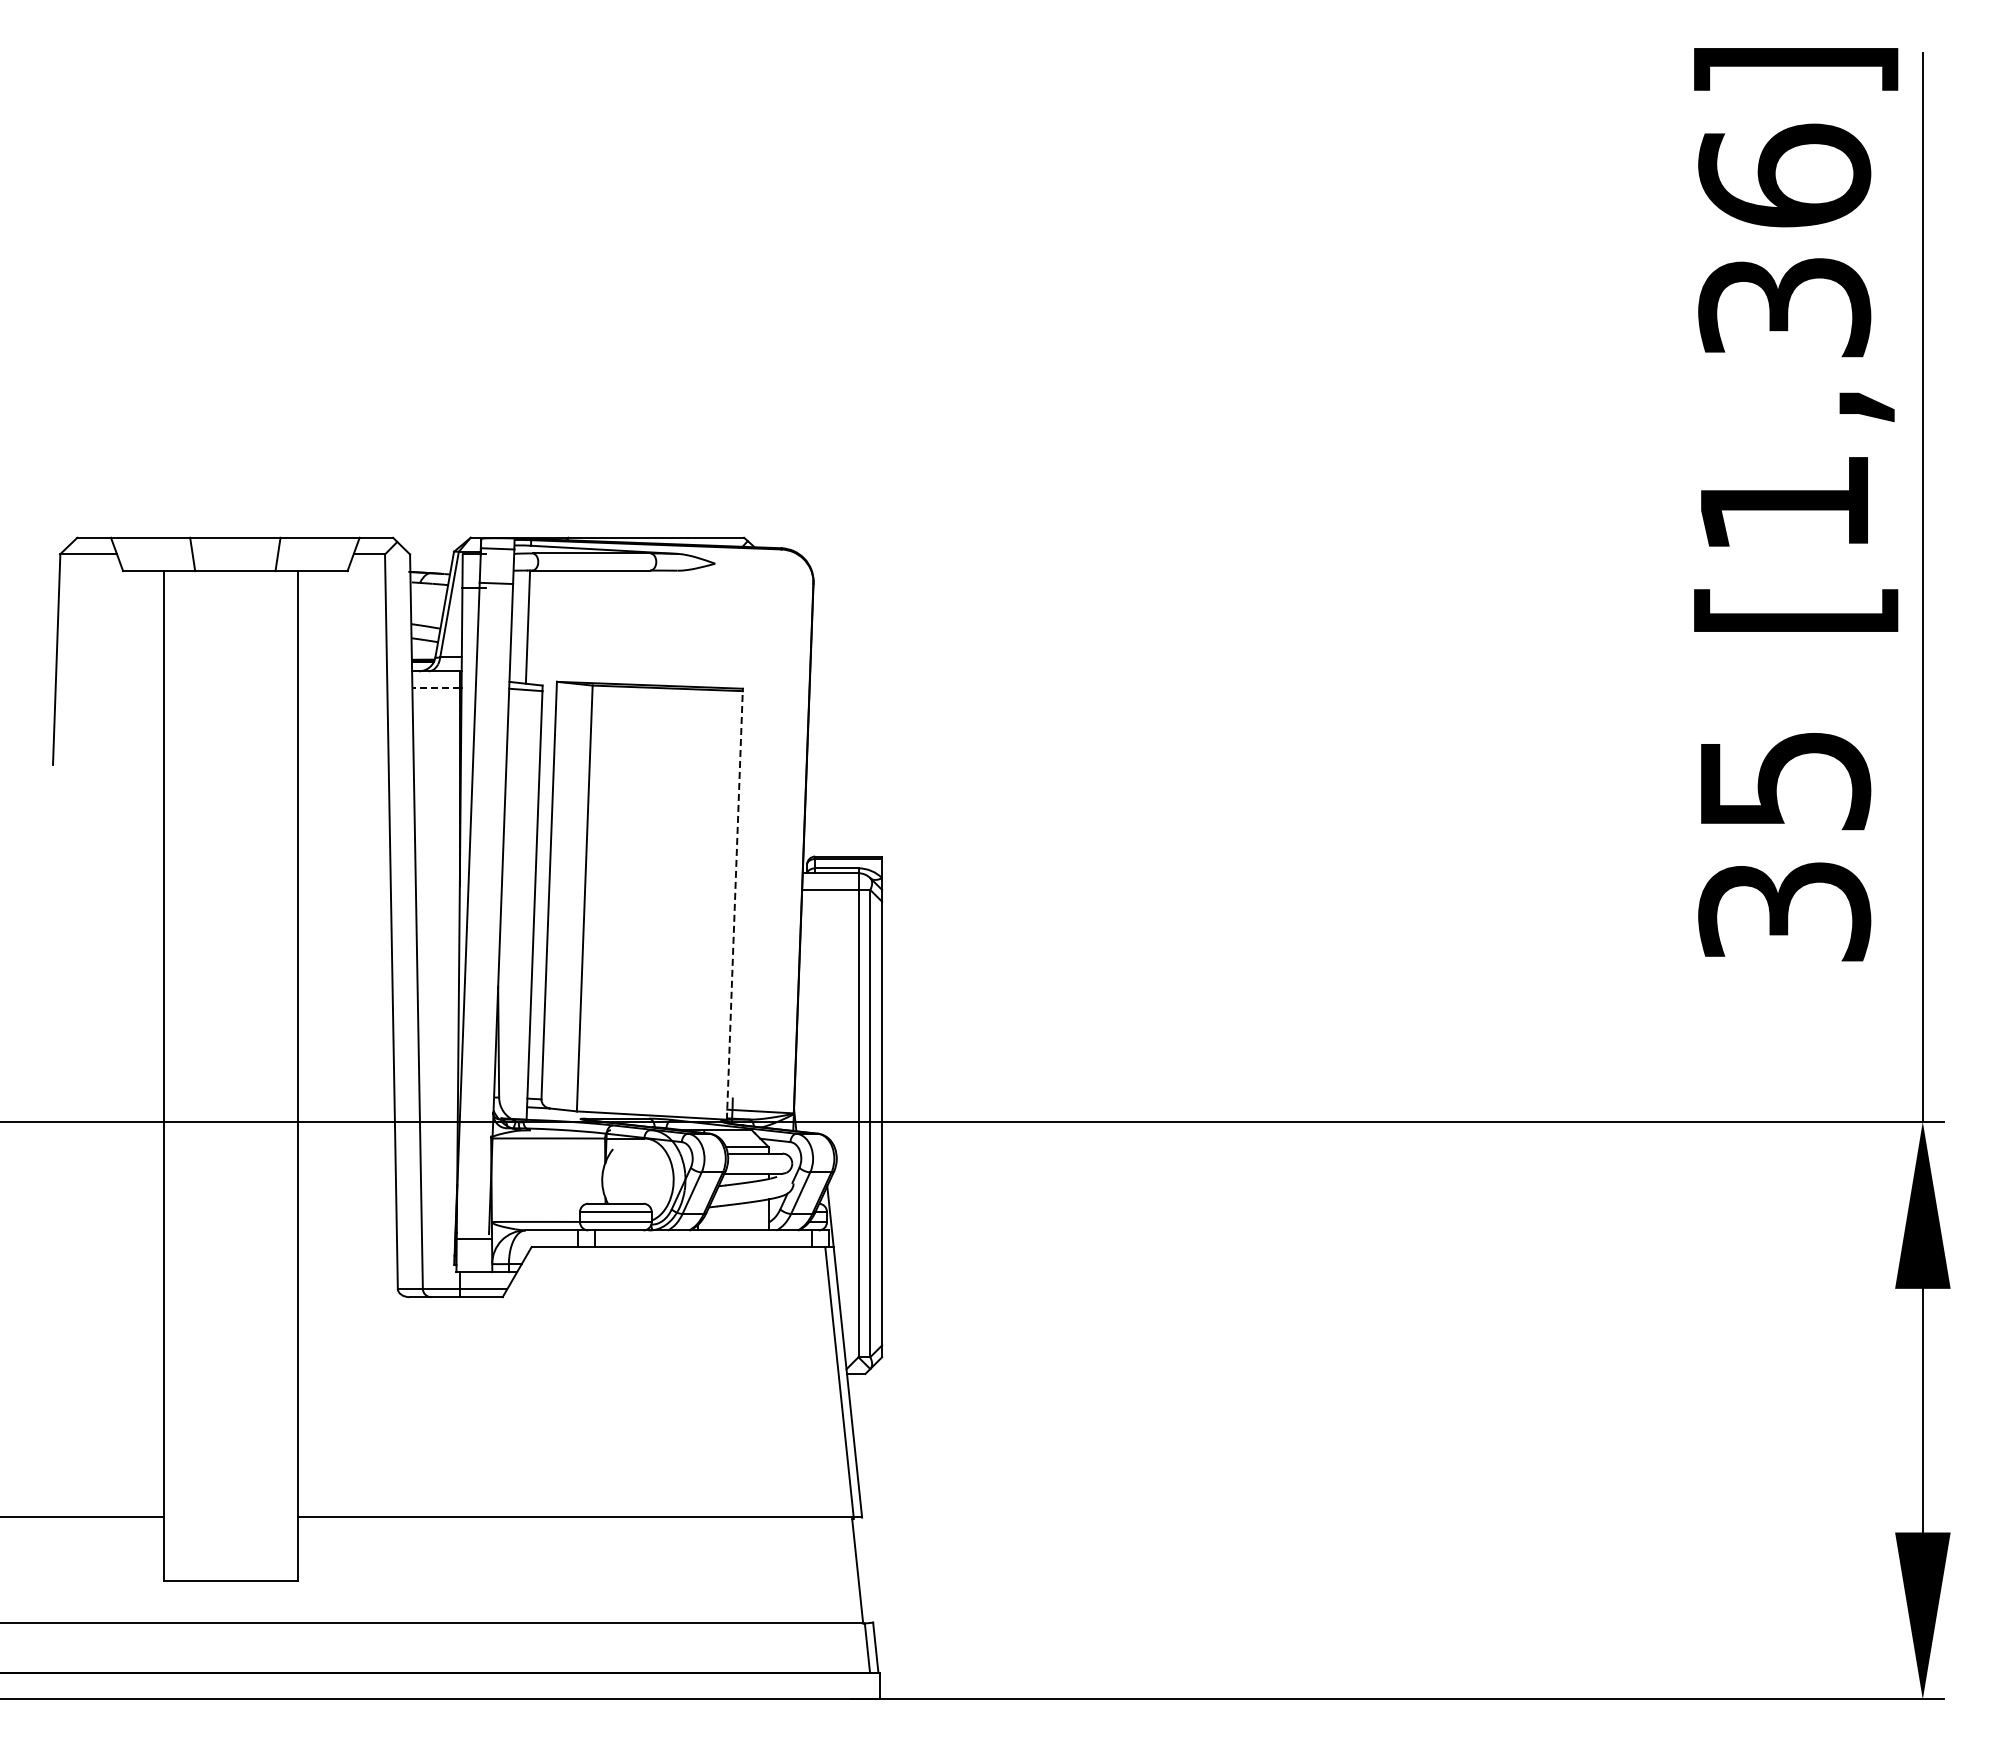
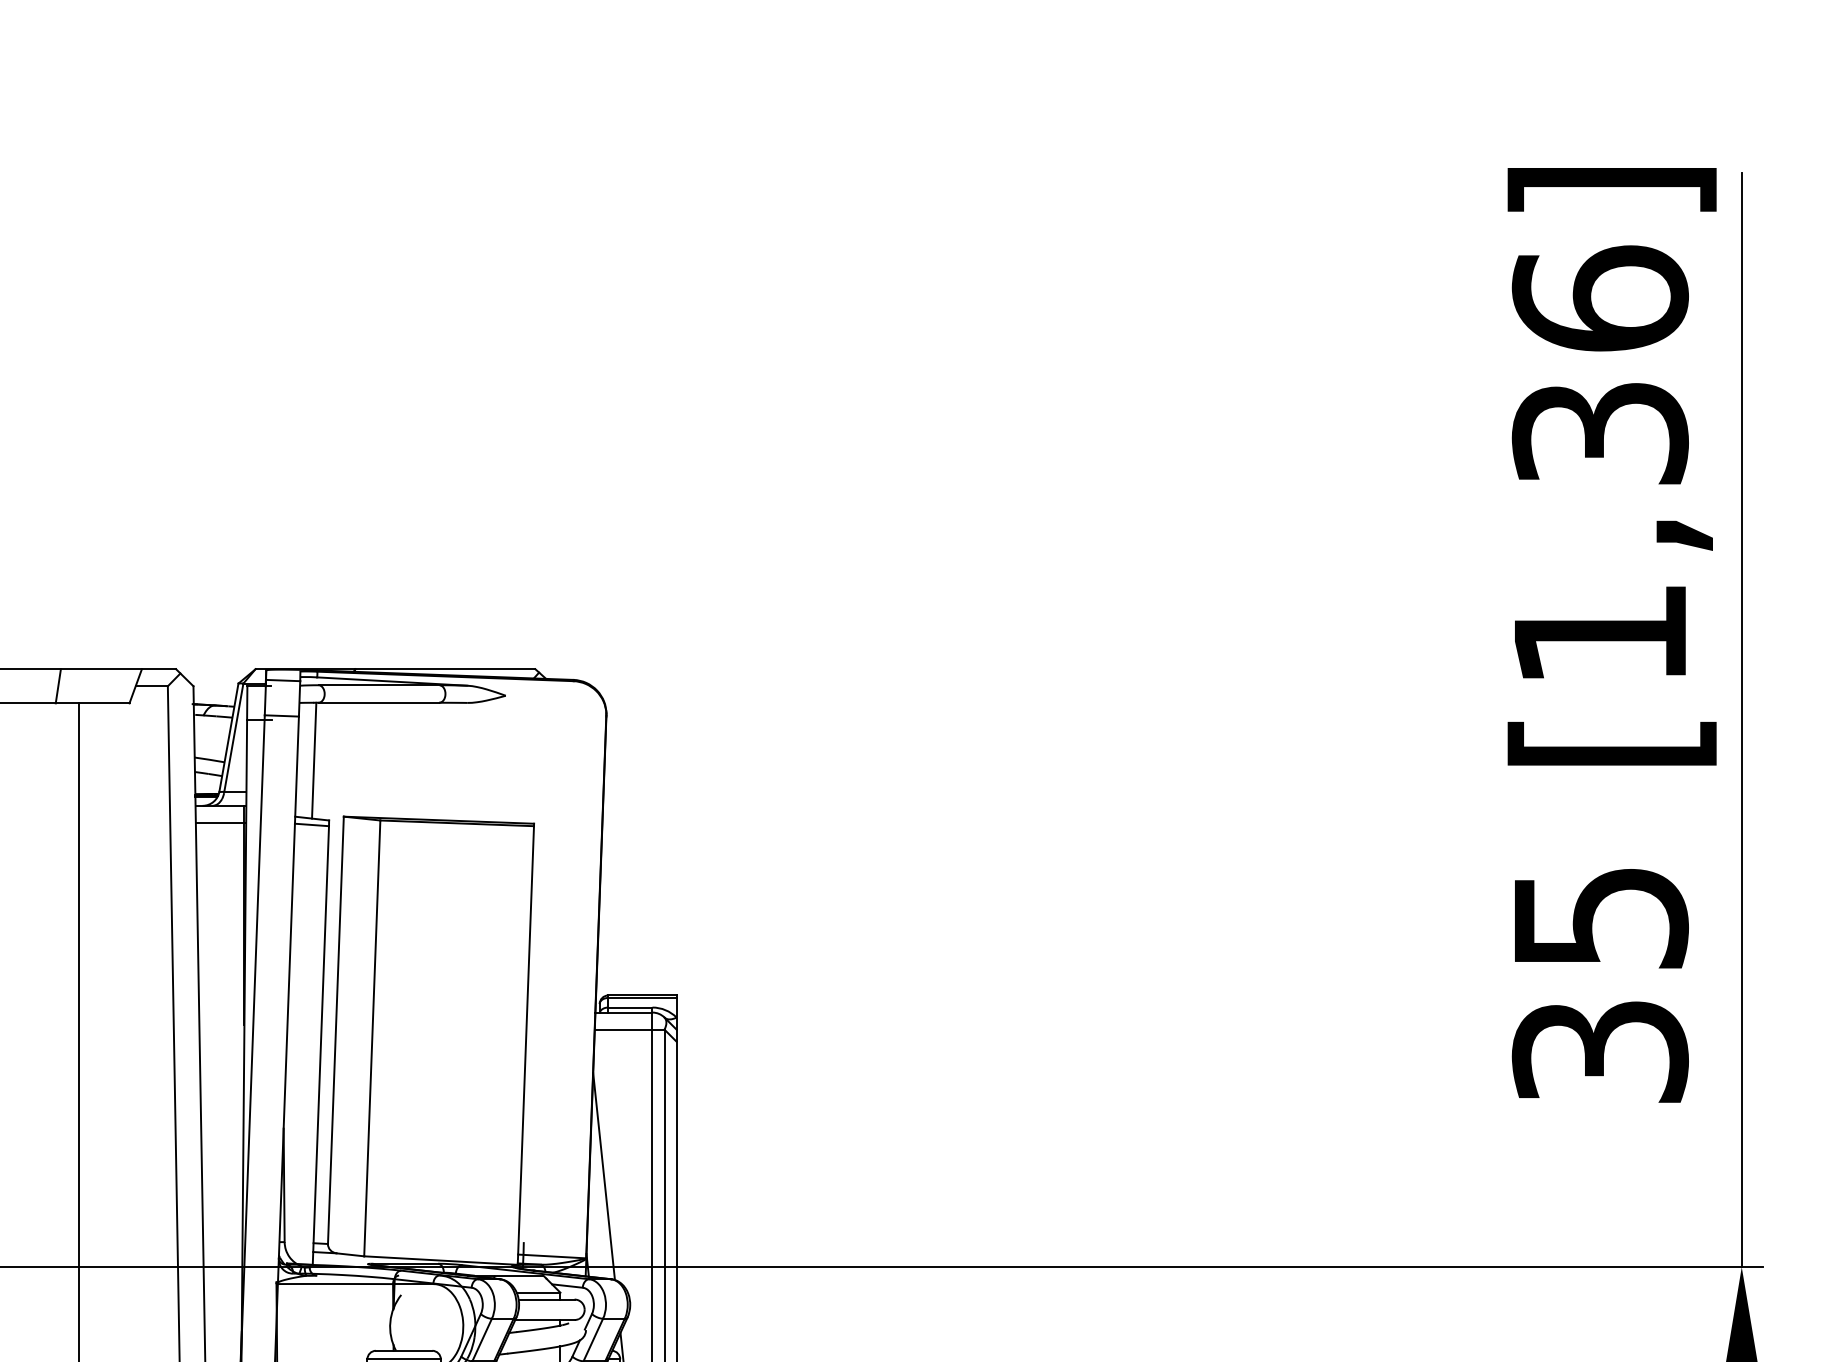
line: (436, 687) -> (220, 822), dashed -> solid
line: (734, 904) -> (525, 1044), dashed -> solid
line: (810, 1032) -> (603, 1175), added

